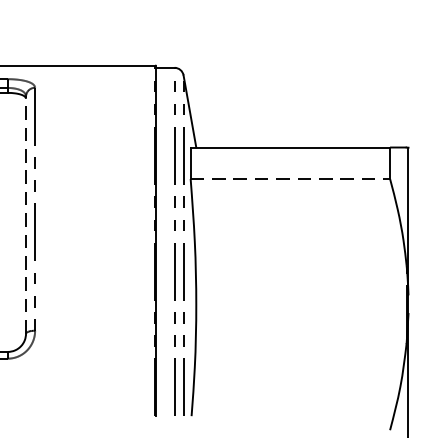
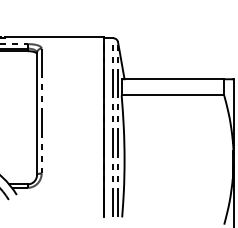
line: (291, 179) -> (173, 95), dashed -> solid
line: (26, 214) -> (37, 113), dashed -> solid

